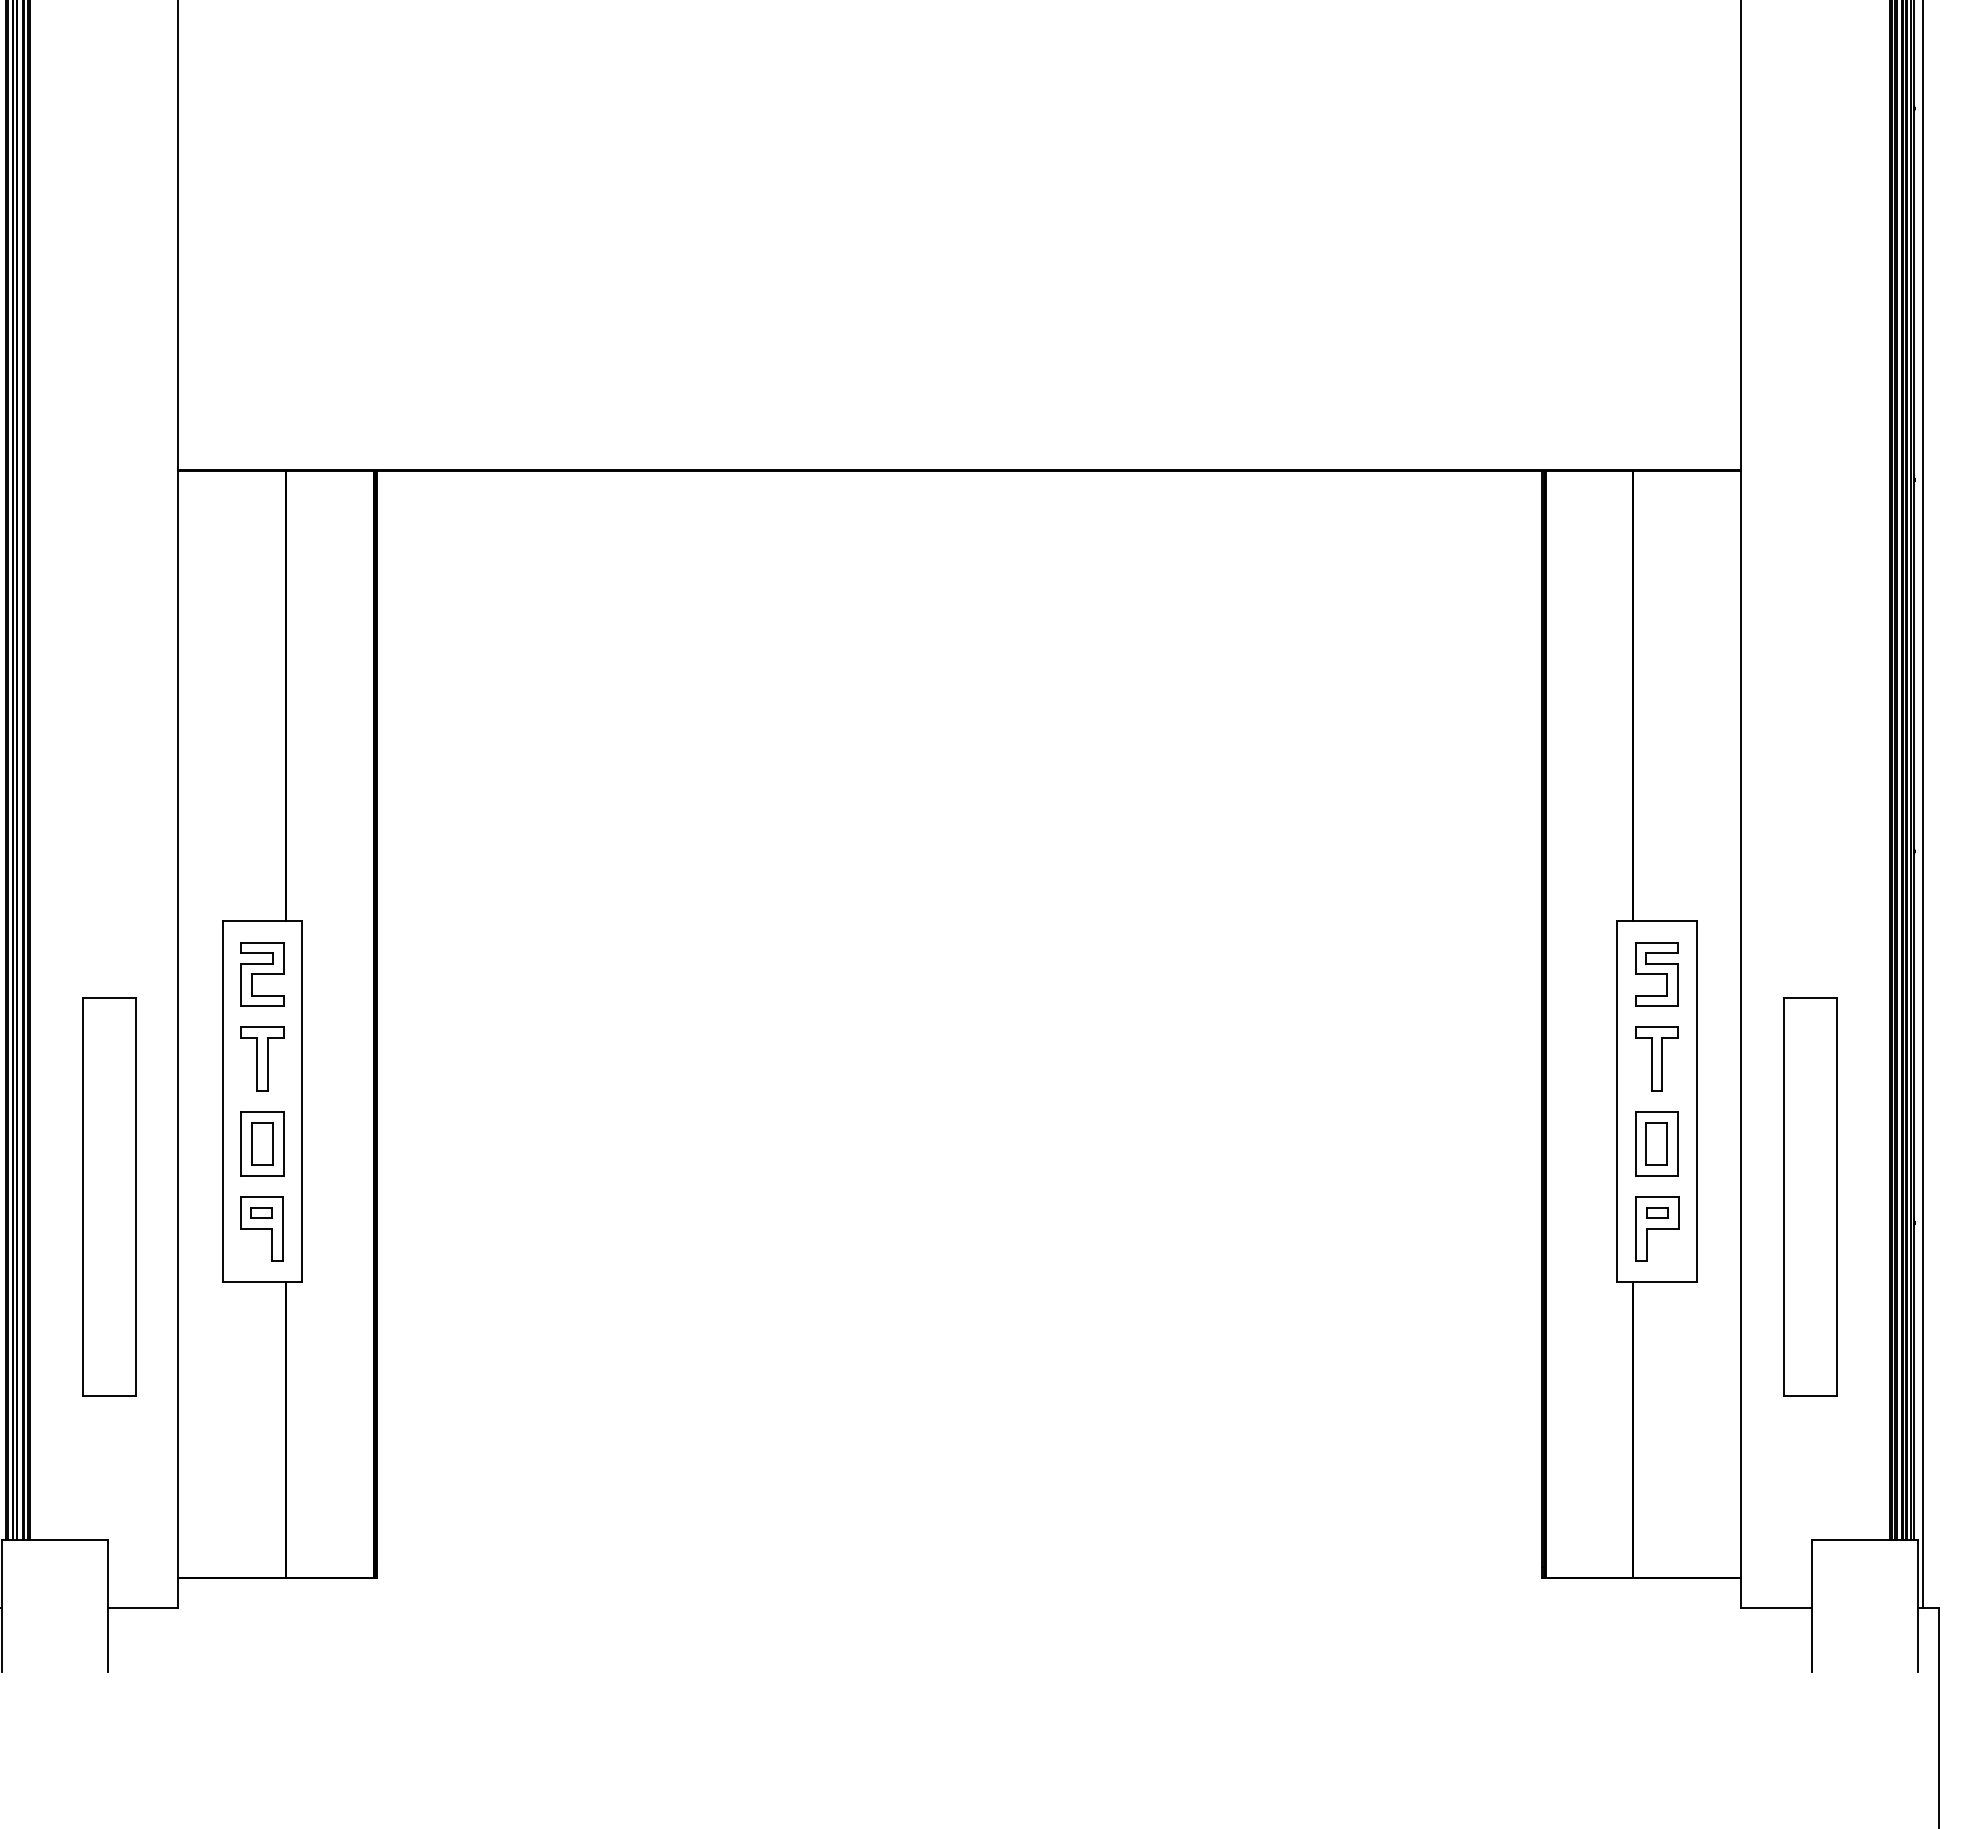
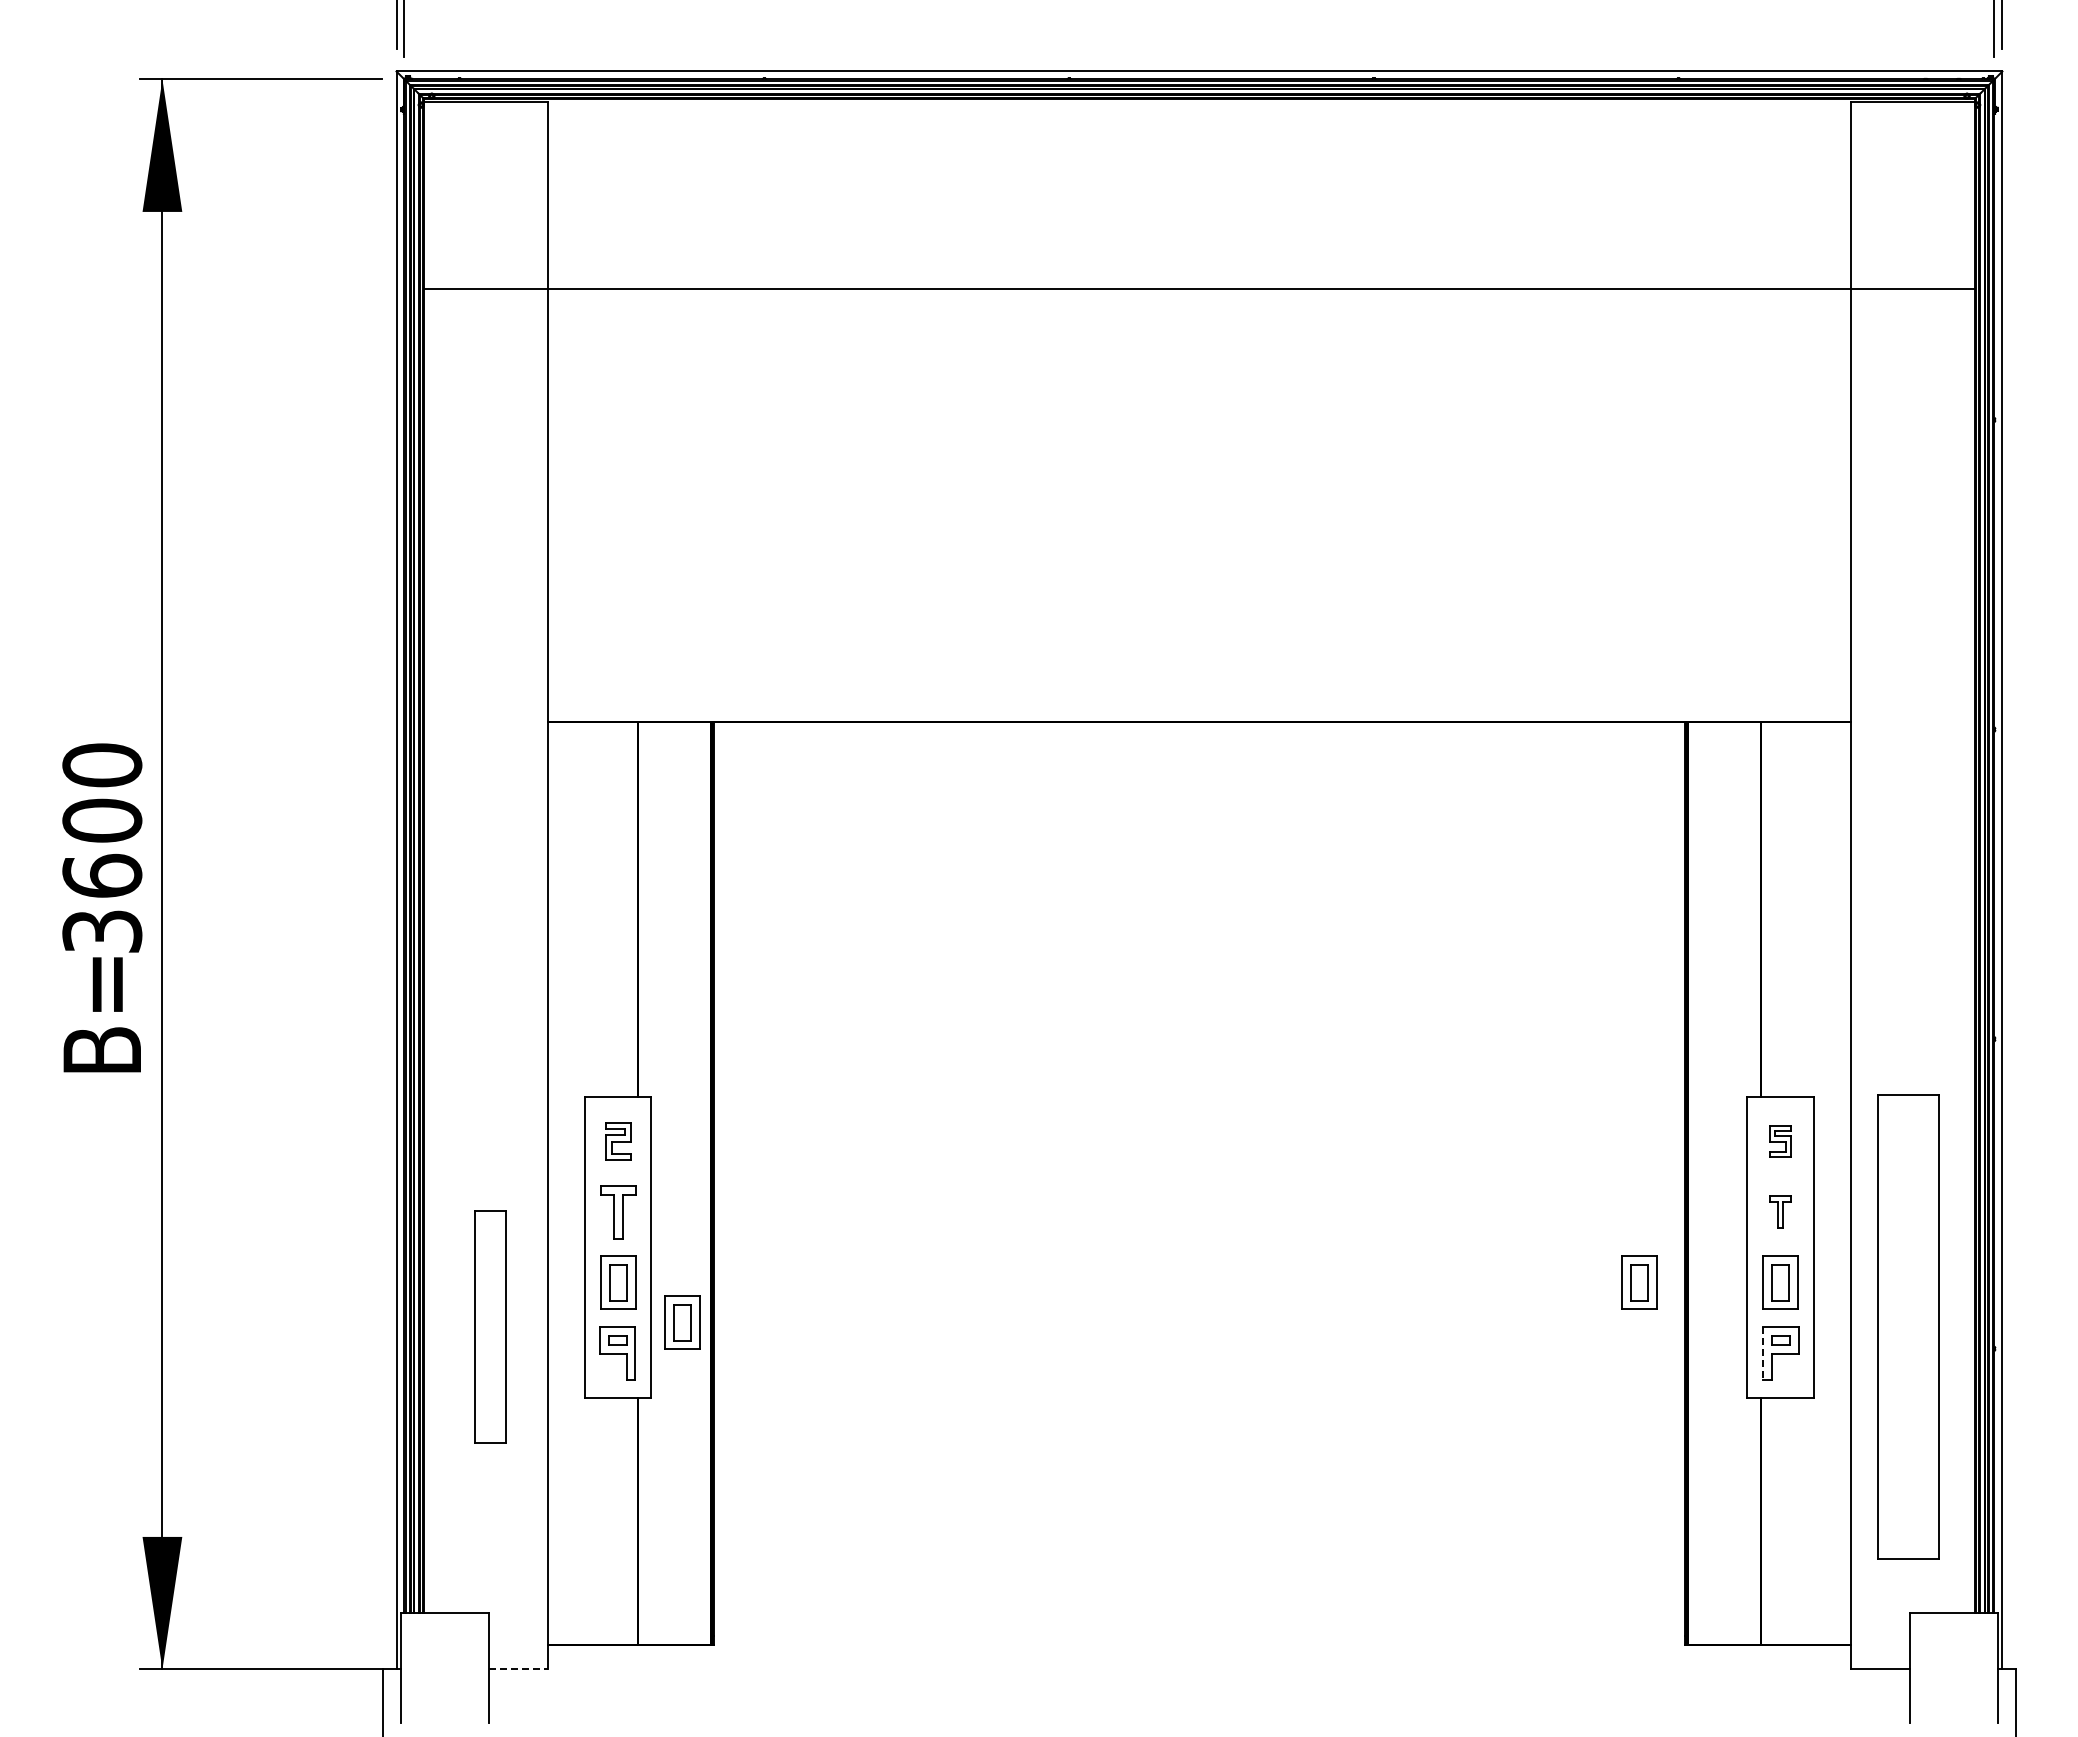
part: (262, 974) -> (618, 1141), size x0.7
part: (1656, 974) -> (1780, 1141), size x0.6
part: (1656, 1059) -> (1780, 1212), size x0.6
part: (1487, 1143) -> (1639, 1282), added
part: (339, 1191) -> (682, 1322), added
part: (109, 1197) -> (490, 1327), size x0.7
part: (1809, 1197) -> (1907, 1327), size x1.4
line: (1636, 1229) -> (1763, 1354), solid -> dashed
line: (143, 1607) -> (519, 1669), solid -> dashed

